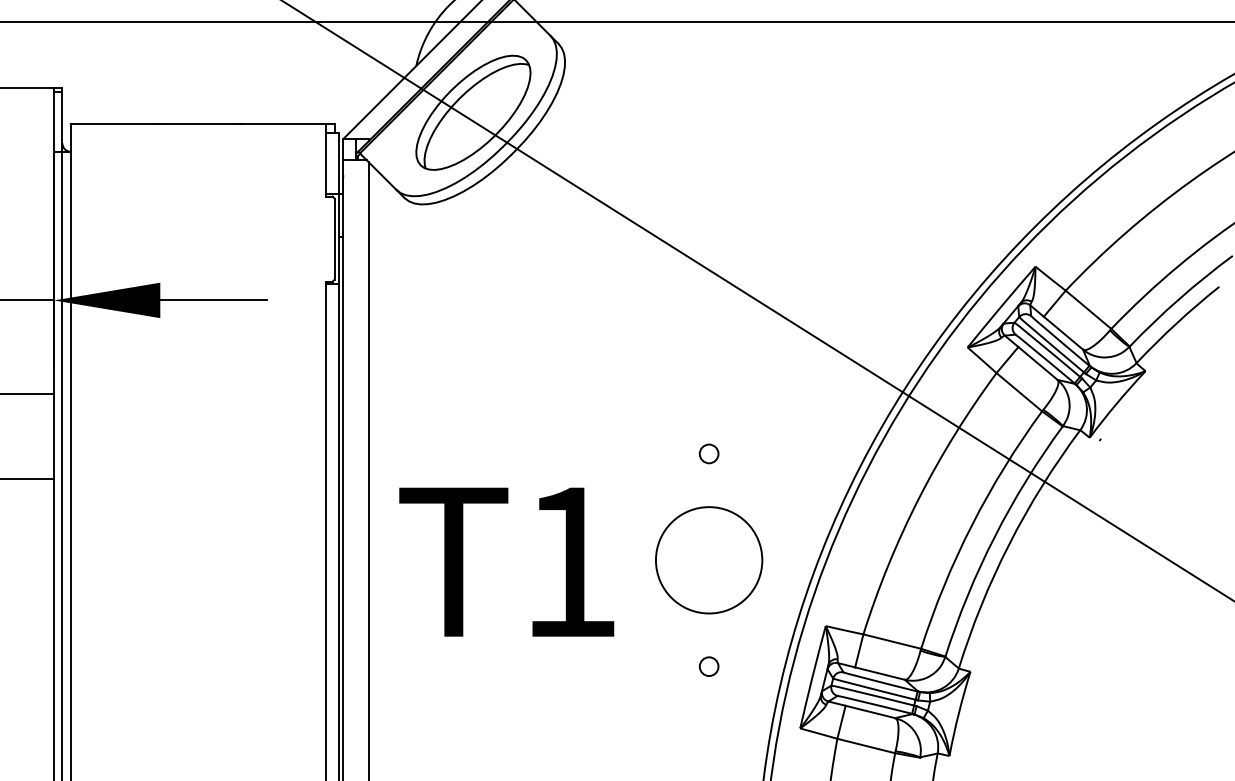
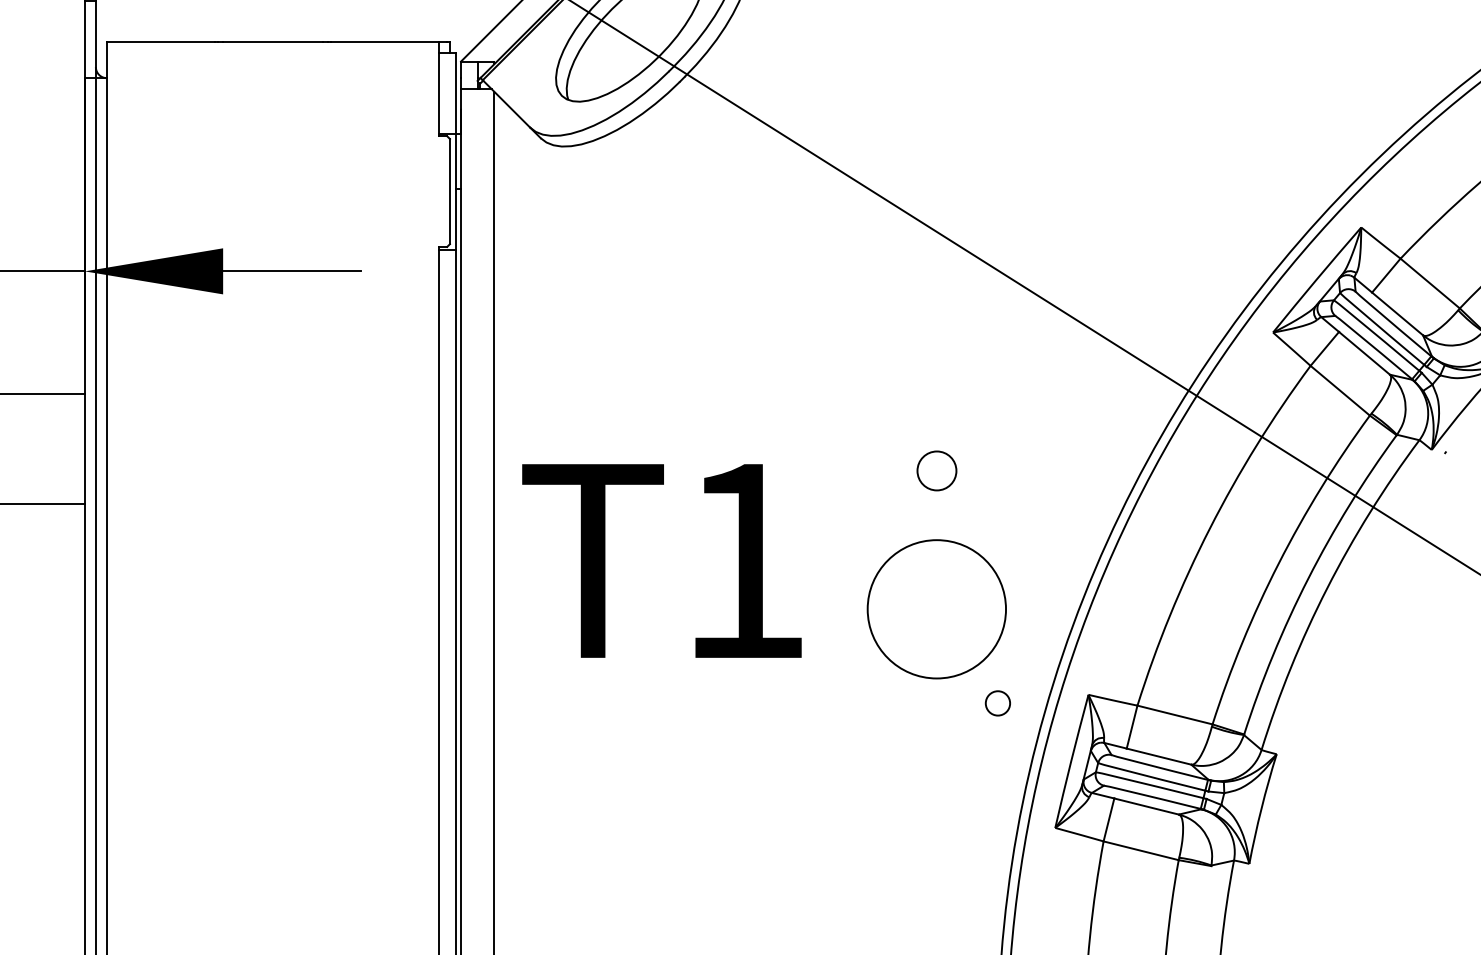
circle: (708, 453) -> (936, 470), size x1.6
text: (506, 561) -> (661, 560), moved
circle: (708, 666) -> (997, 703), moved

